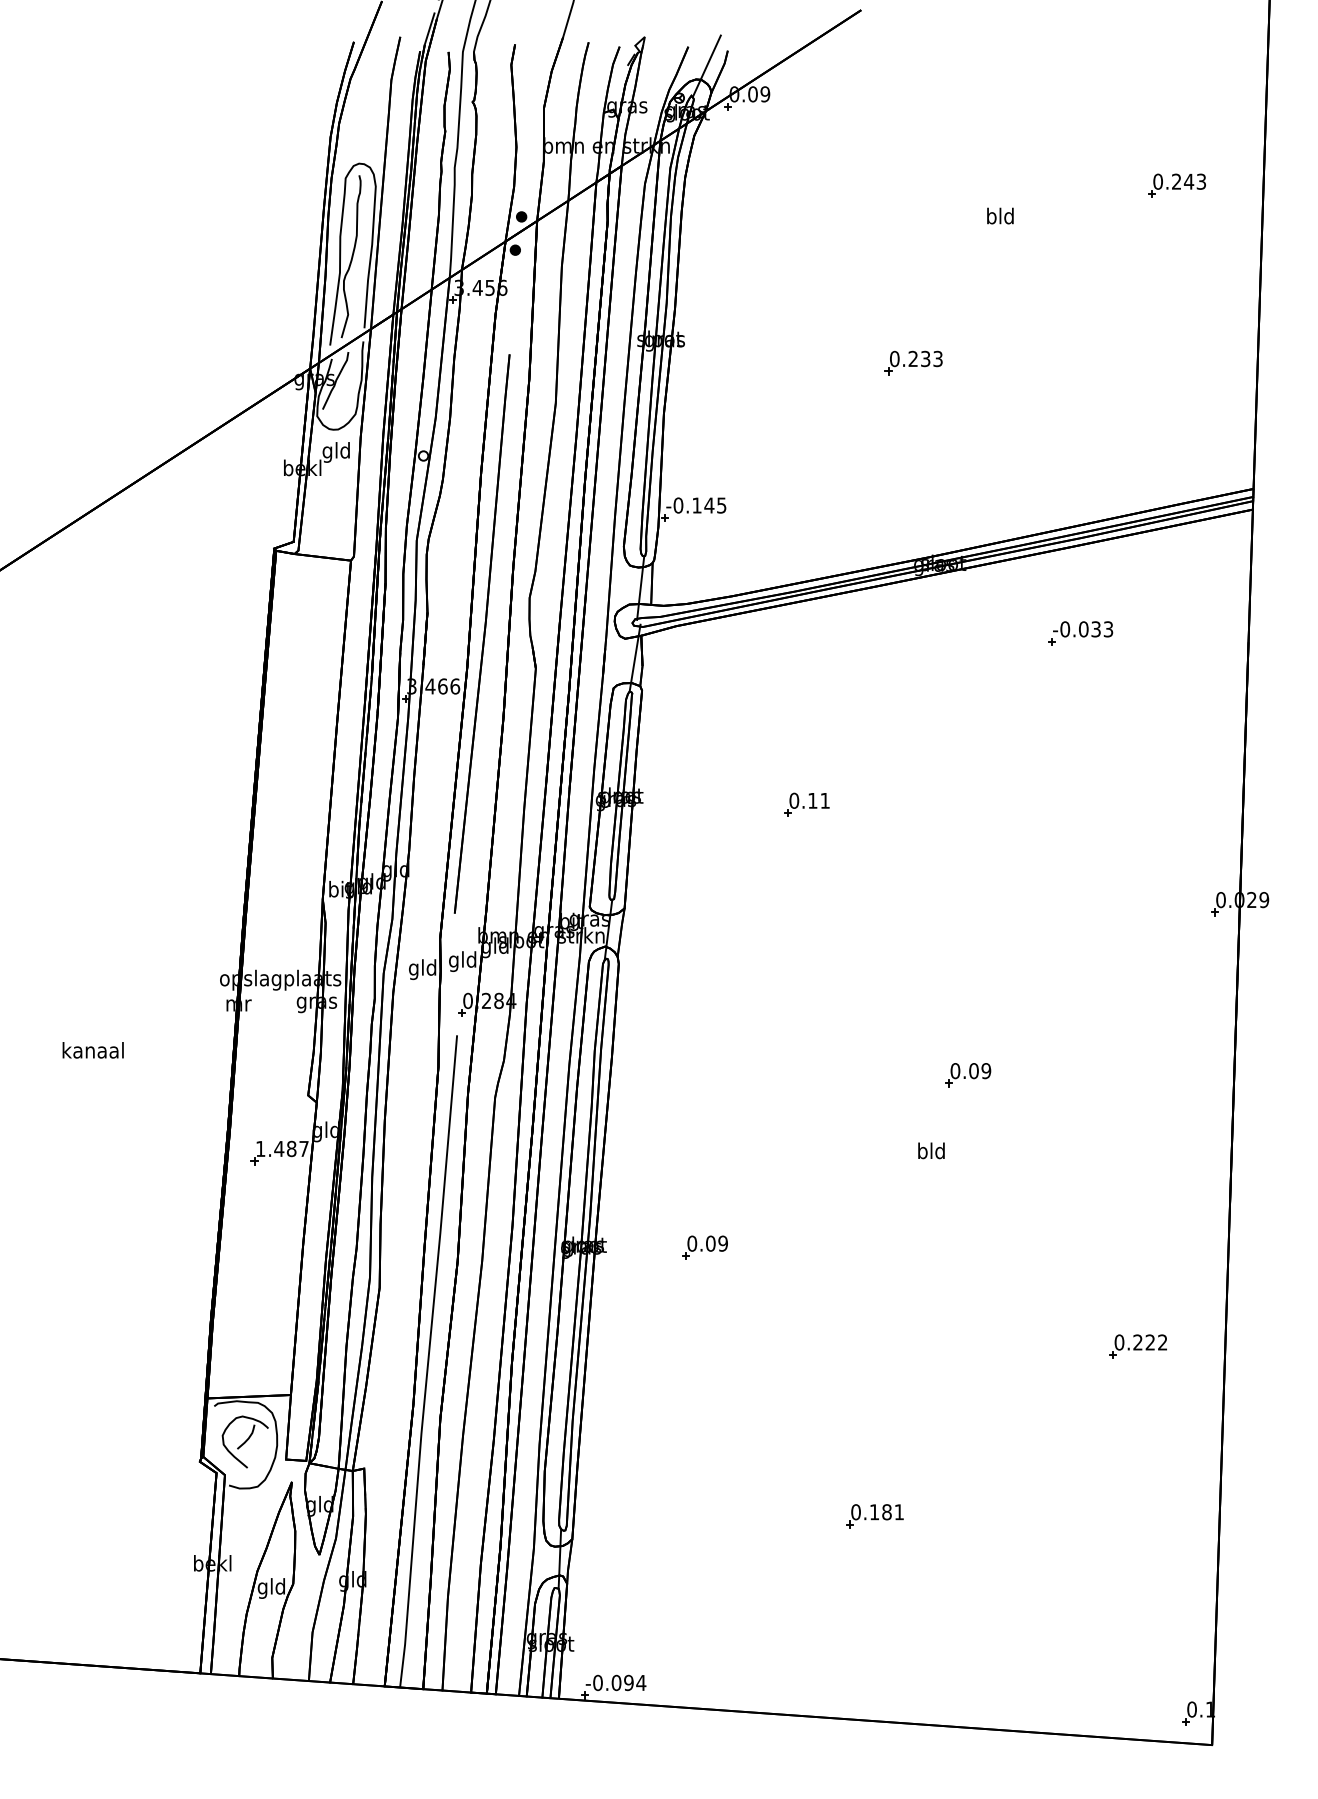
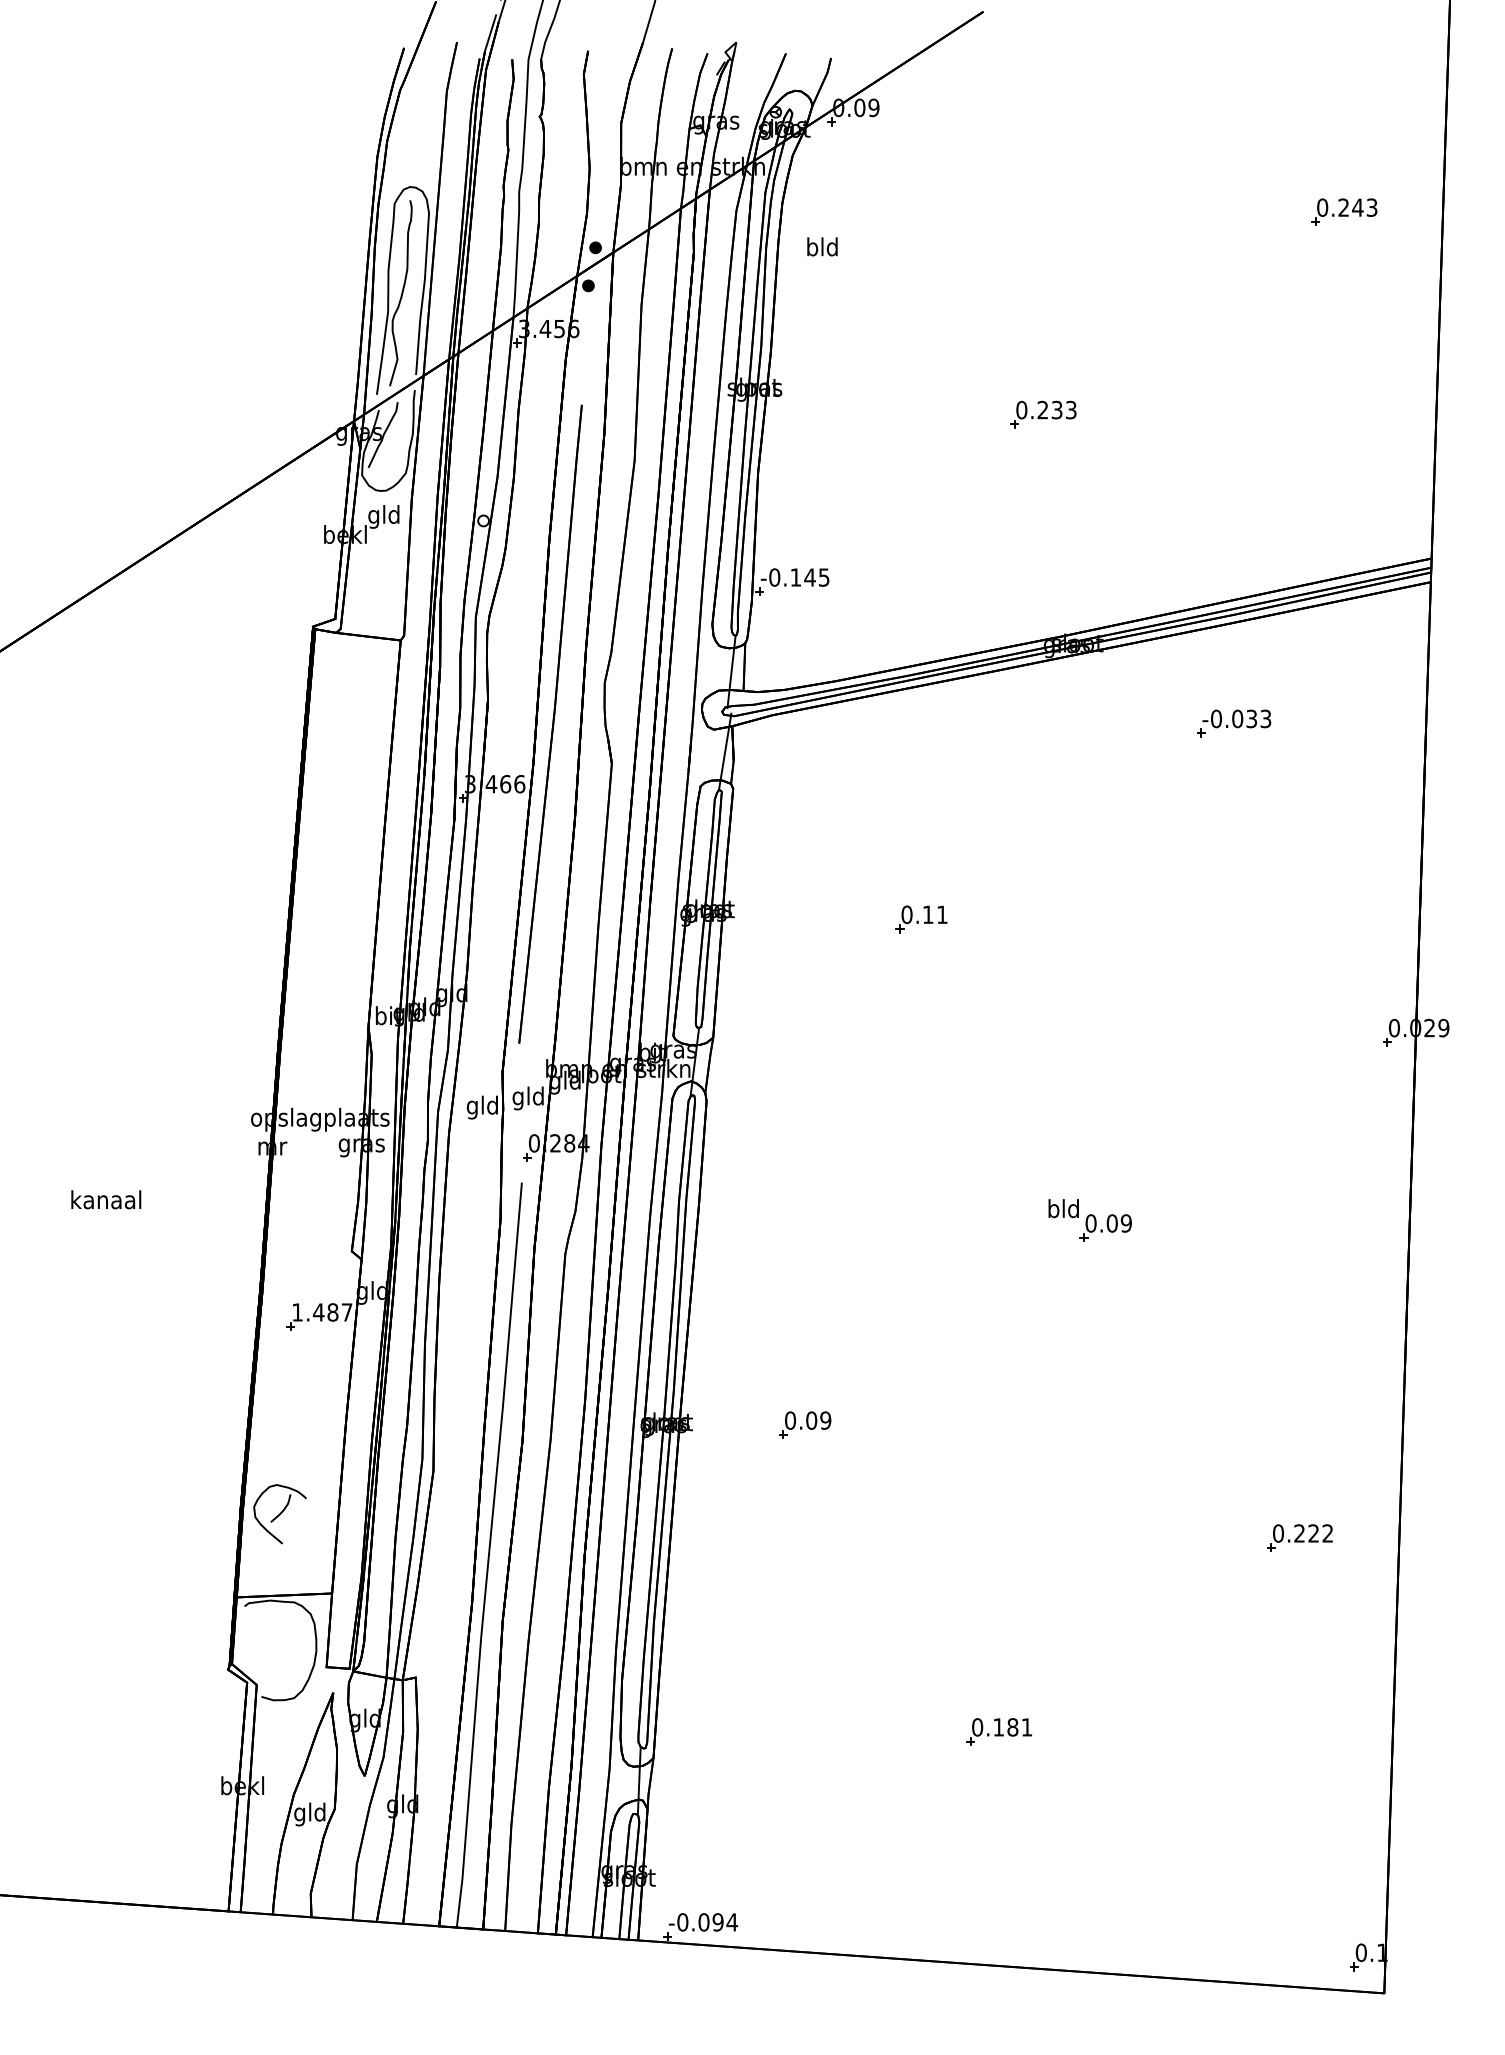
line: (707, 66) -> (807, 75), removed
text: (1000, 215) -> (822, 246), moved
text: (931, 1150) -> (1063, 1208), moved
part: (244, 1442) -> (279, 1514), moved

